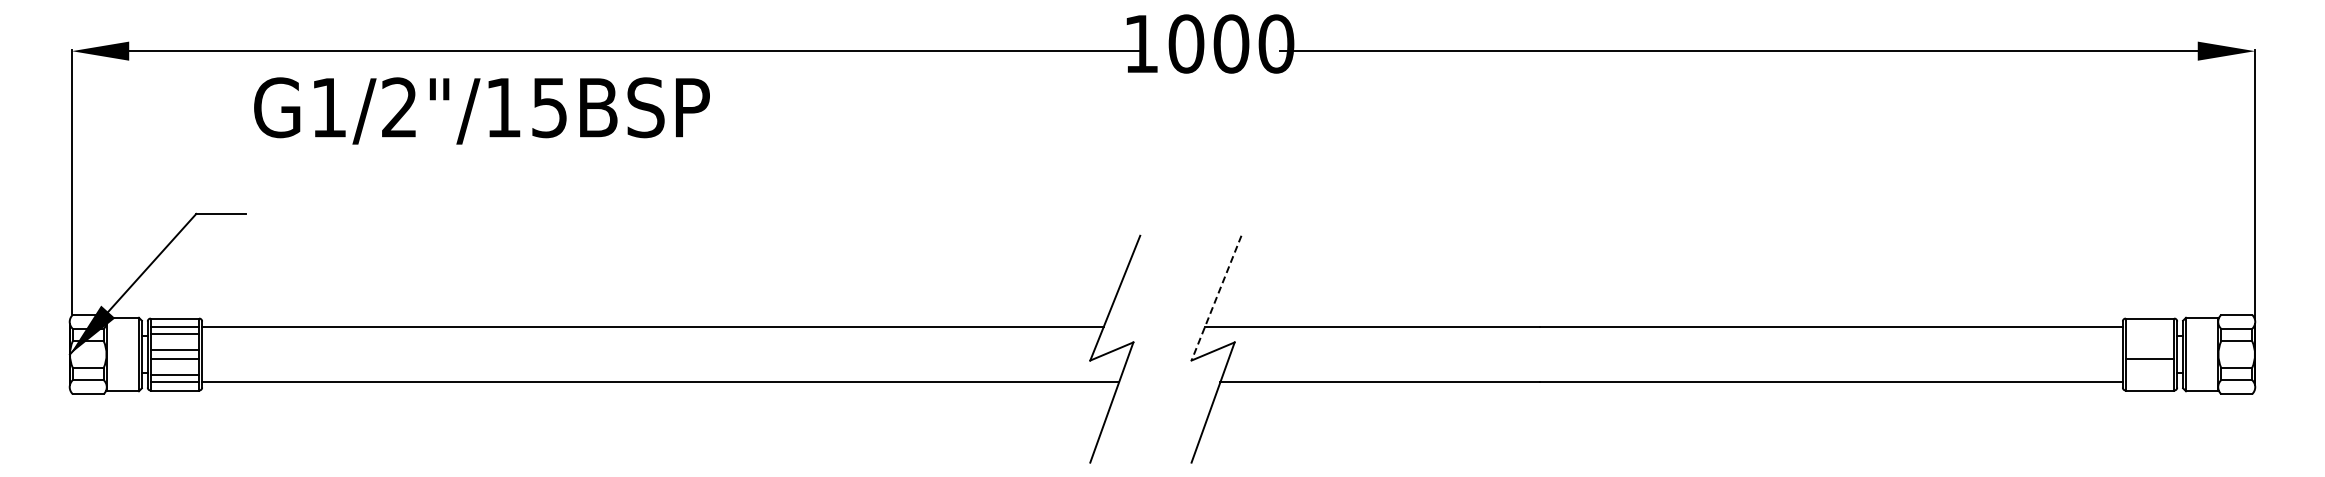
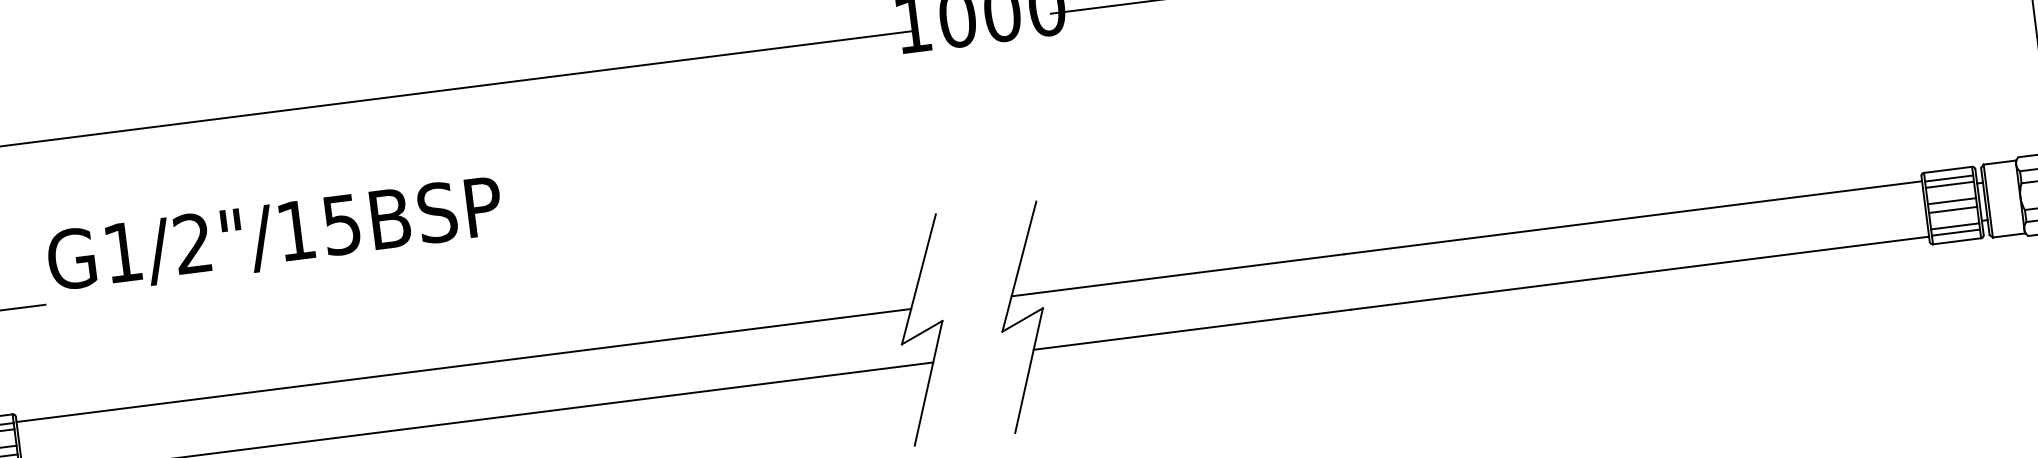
text: (481, 110) -> (274, 236), moved
line: (1216, 298) -> (1019, 266), dashed -> solid
line: (2149, 327) -> (1948, 178), added
line: (2149, 333) -> (1949, 184), added
line: (2149, 350) -> (1951, 201), added
line: (2149, 375) -> (1954, 226), added
line: (2149, 381) -> (1955, 232), added

